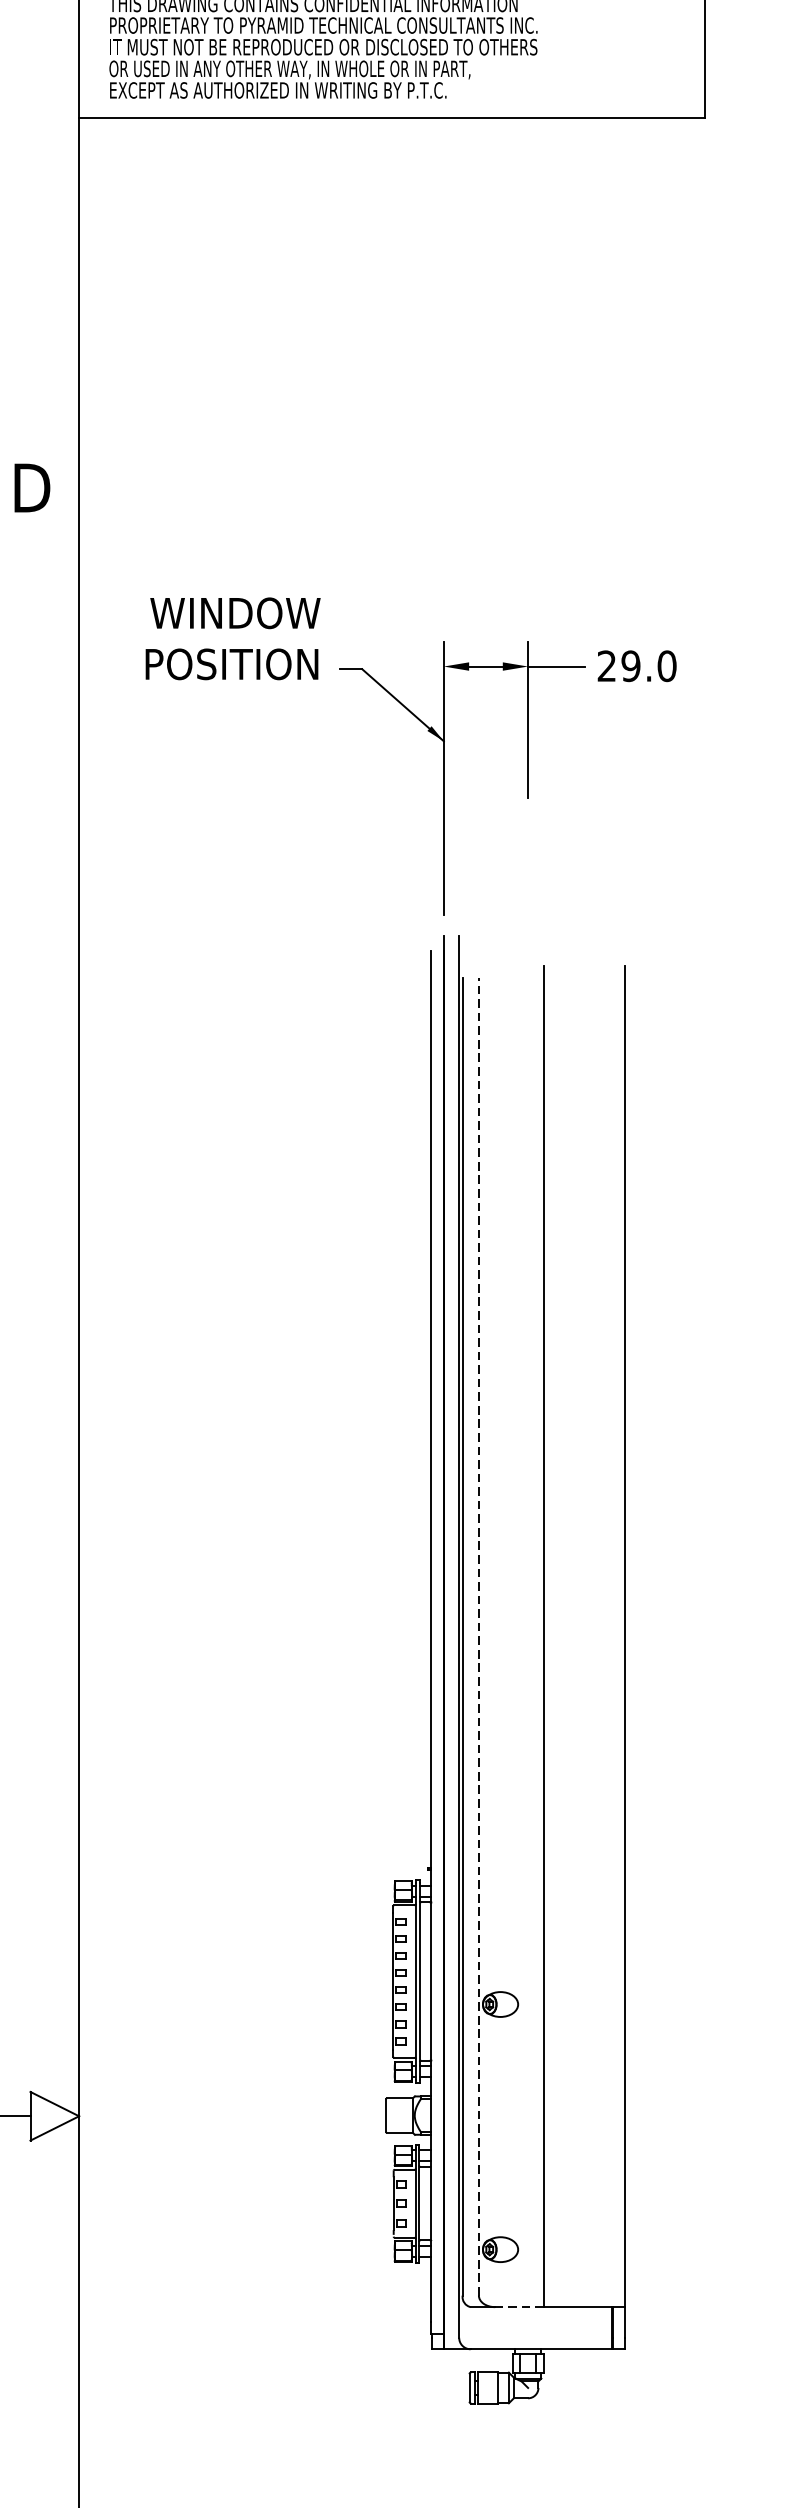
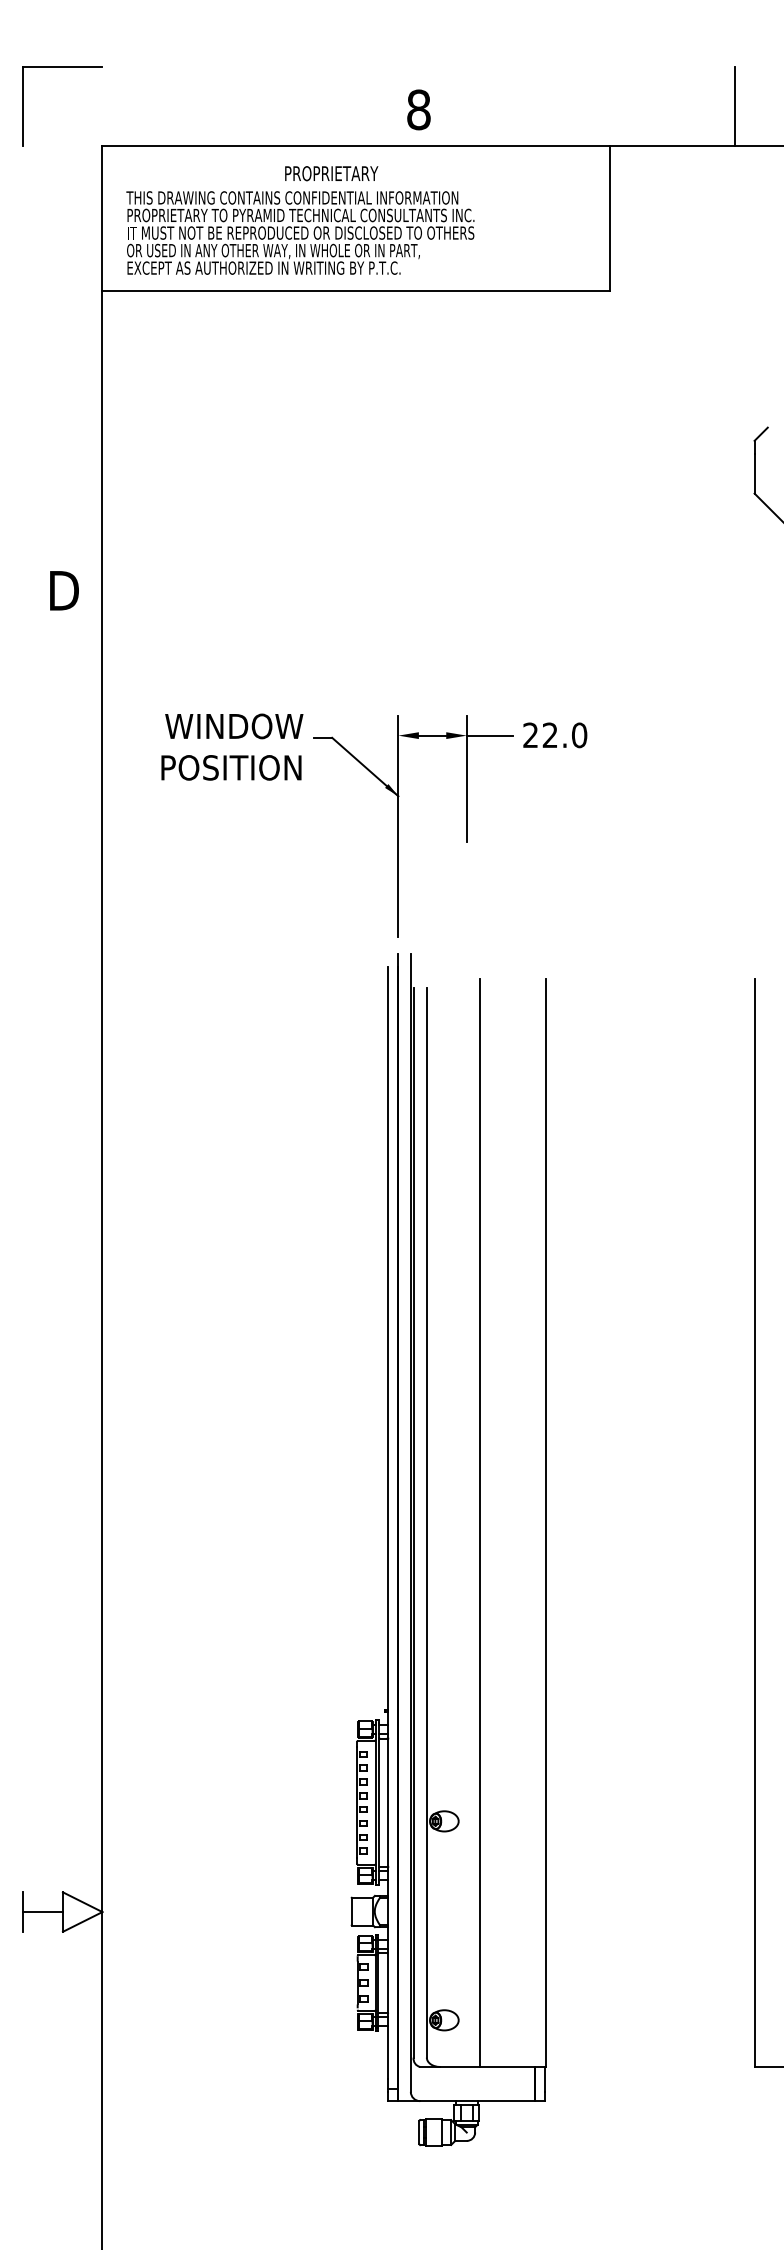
text: (233, 638) -> (232, 746), moved
text: (630, 666) -> (549, 735), 29.0 -> 22.0
line: (478, 1636) -> (426, 1522), dashed -> solid
line: (519, 2306) -> (459, 2066), dashed -> solid

